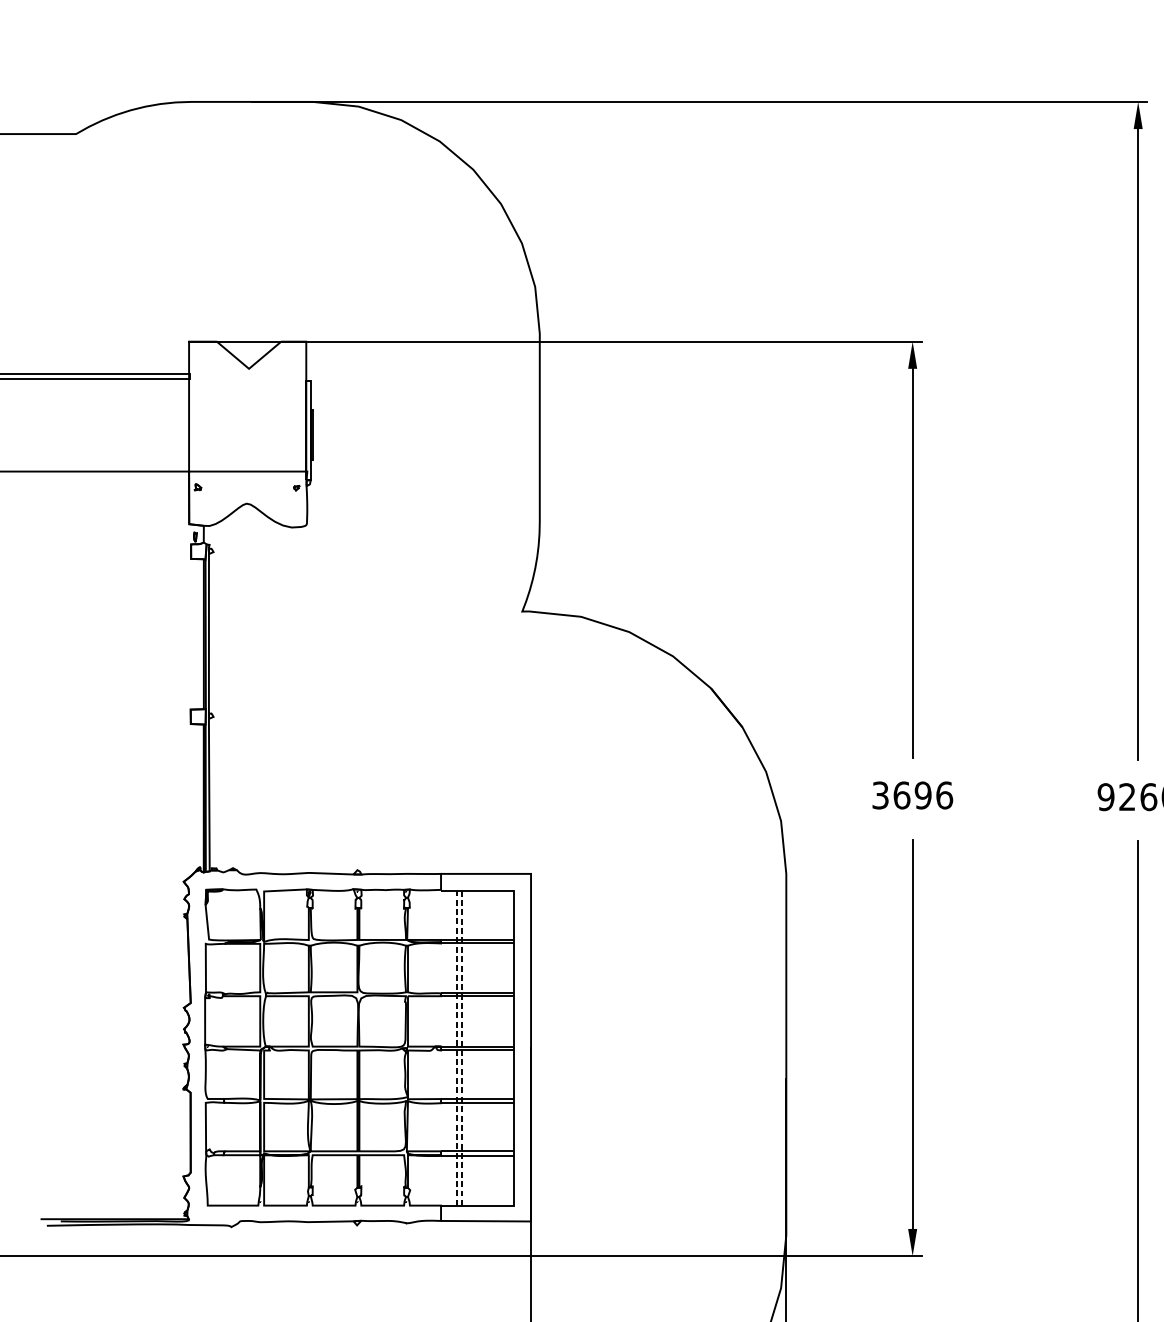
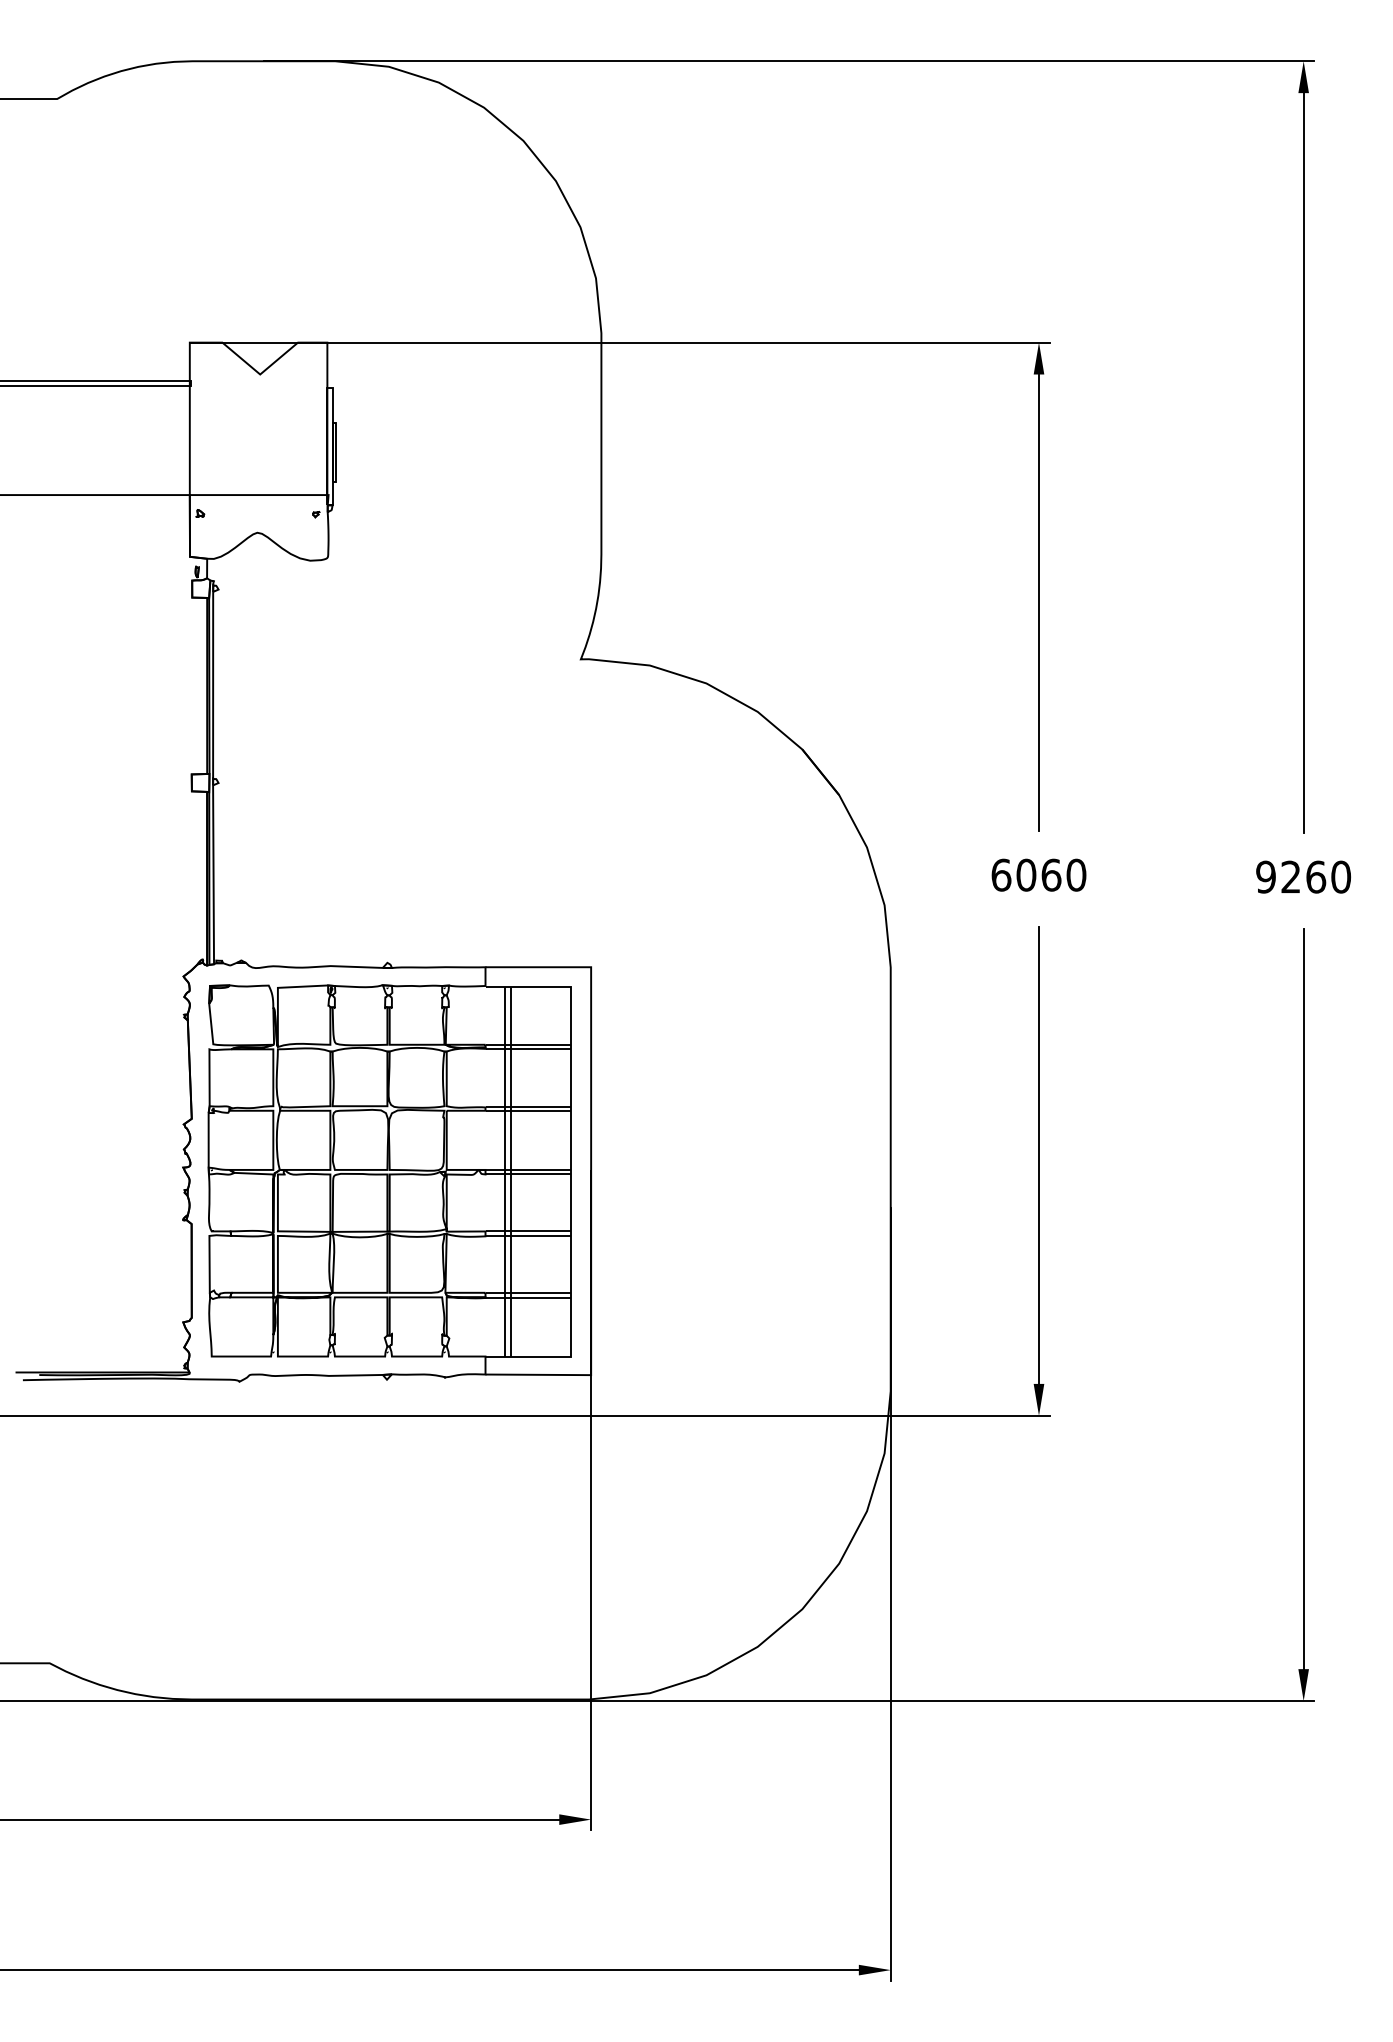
text: (912, 794) -> (1038, 874), 3696 -> 6060
line: (457, 1047) -> (504, 1171), dashed -> solid
line: (462, 1047) -> (510, 1171), dashed -> solid

